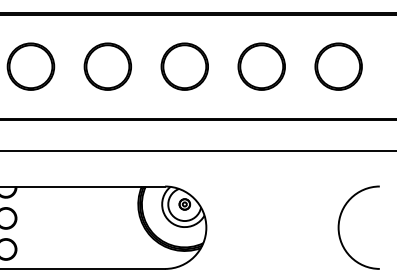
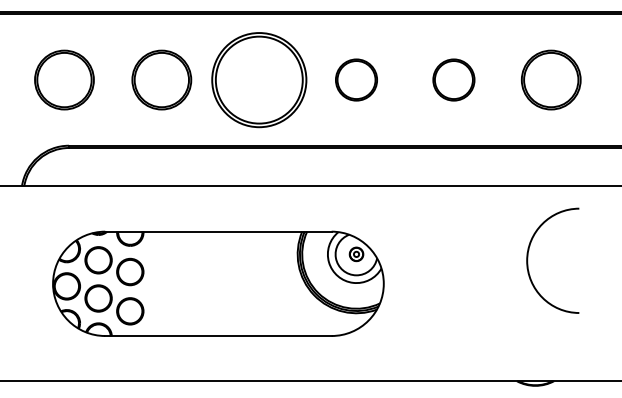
part: (107, 66) -> (258, 79), size x1.6
part: (184, 66) -> (356, 79), size x0.7
part: (261, 66) -> (453, 79), size x0.7
arc: (339, 227) -> (528, 260), moved

